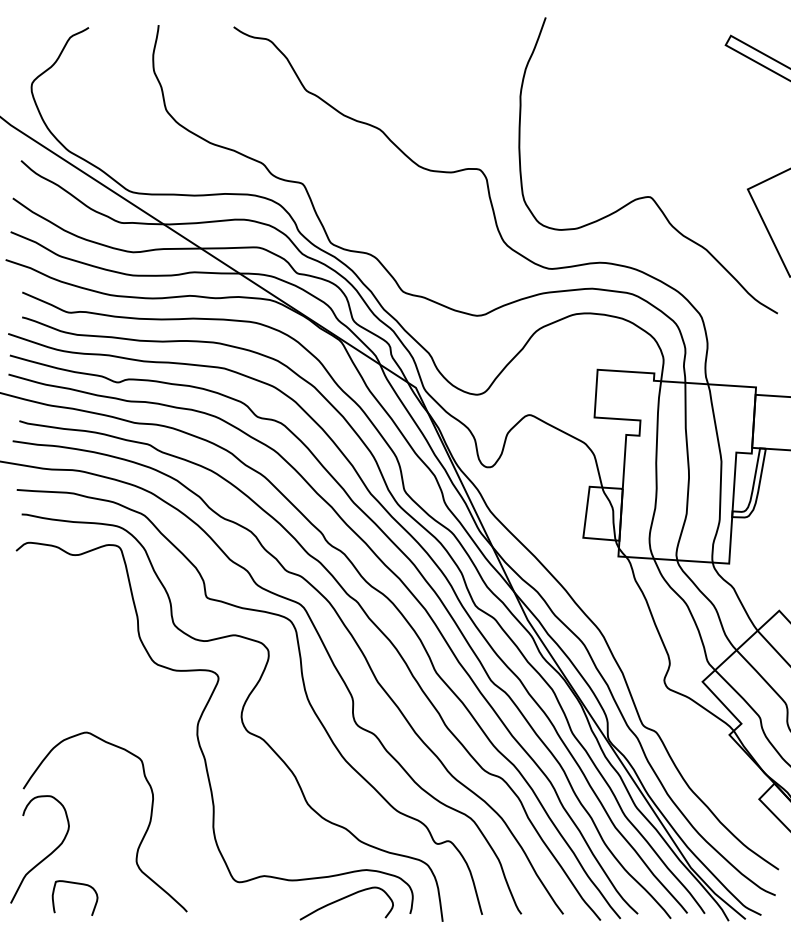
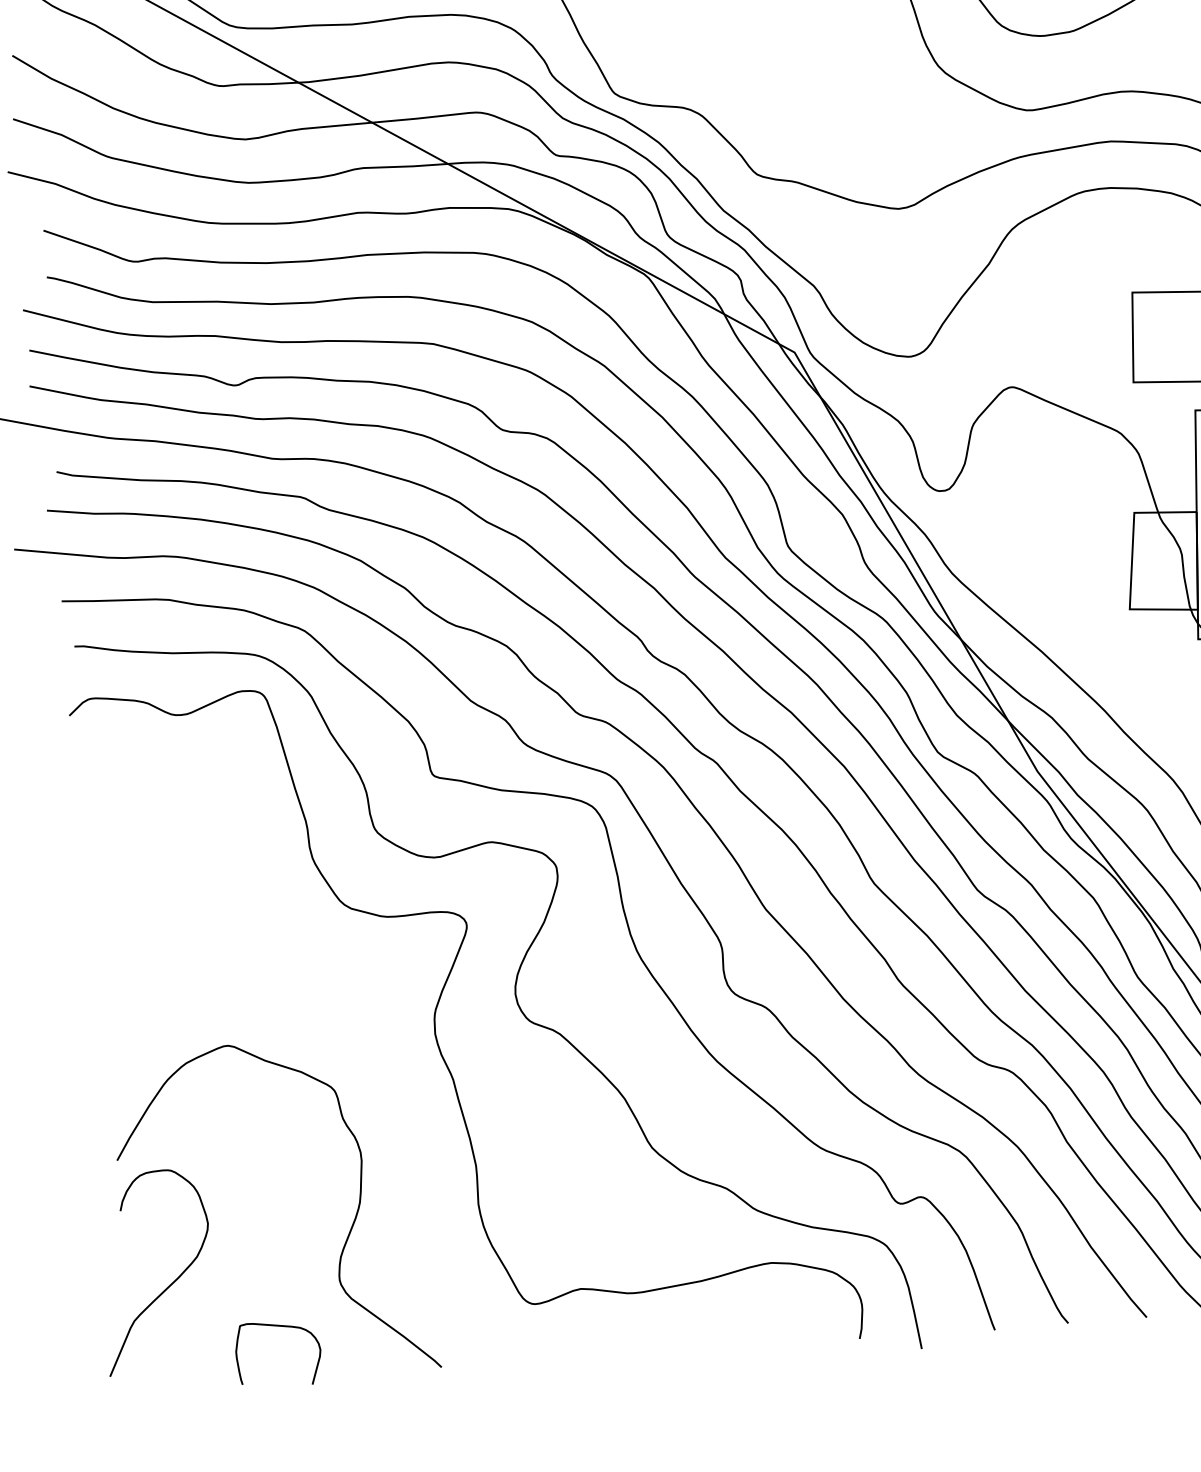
curve: (76, 884) -> (279, 1328), moved
curve: (343, 899) -> (732, 1321), removed

